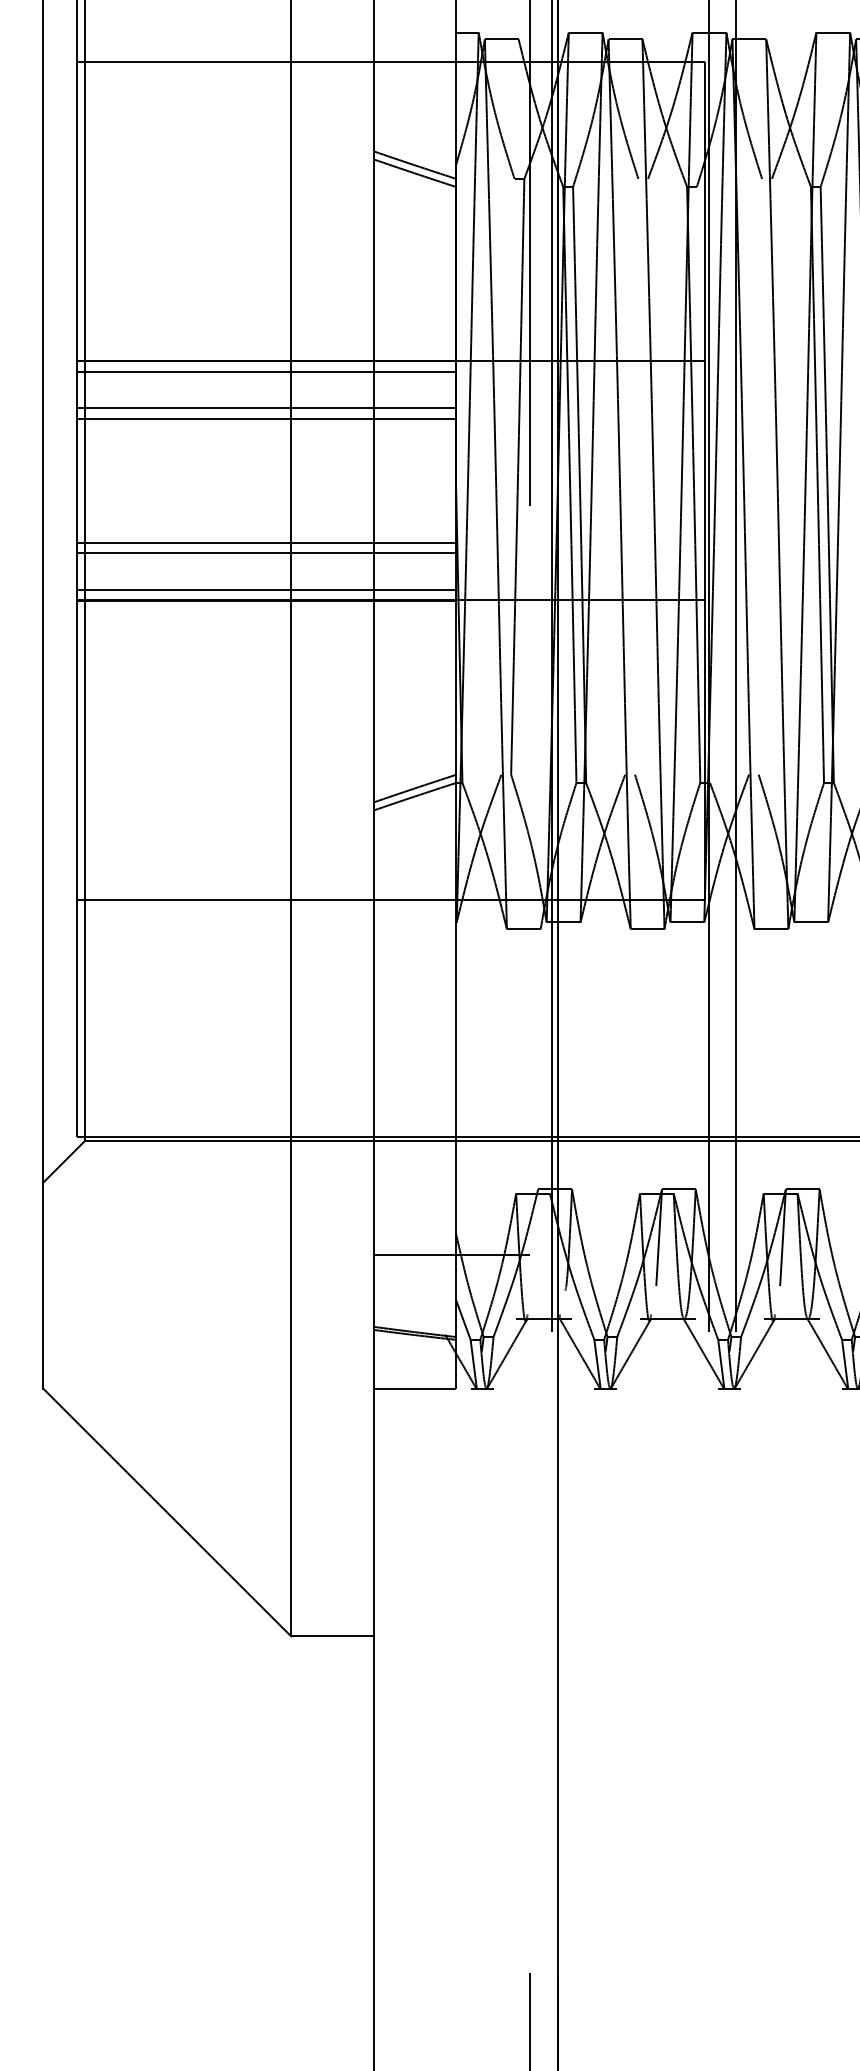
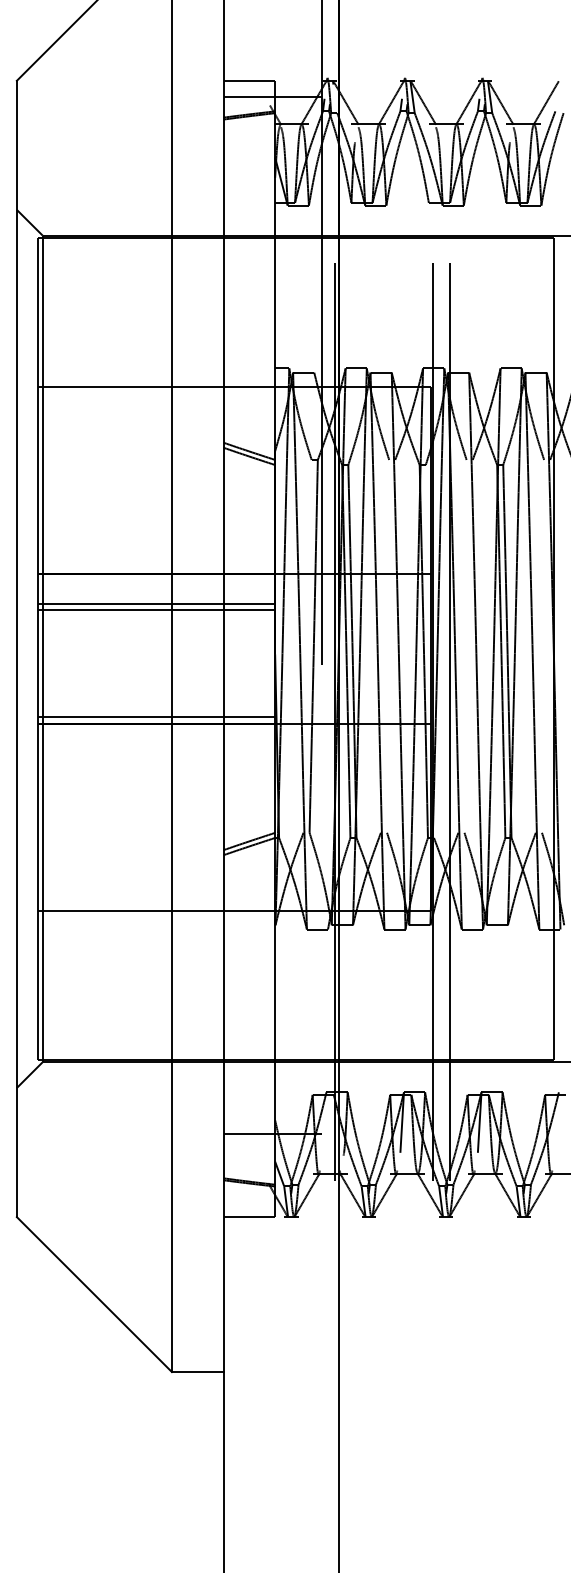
line: (266, 371) -> (156, 580), removed
line: (266, 542) -> (156, 687), removed
line: (266, 553) -> (156, 694), removed

